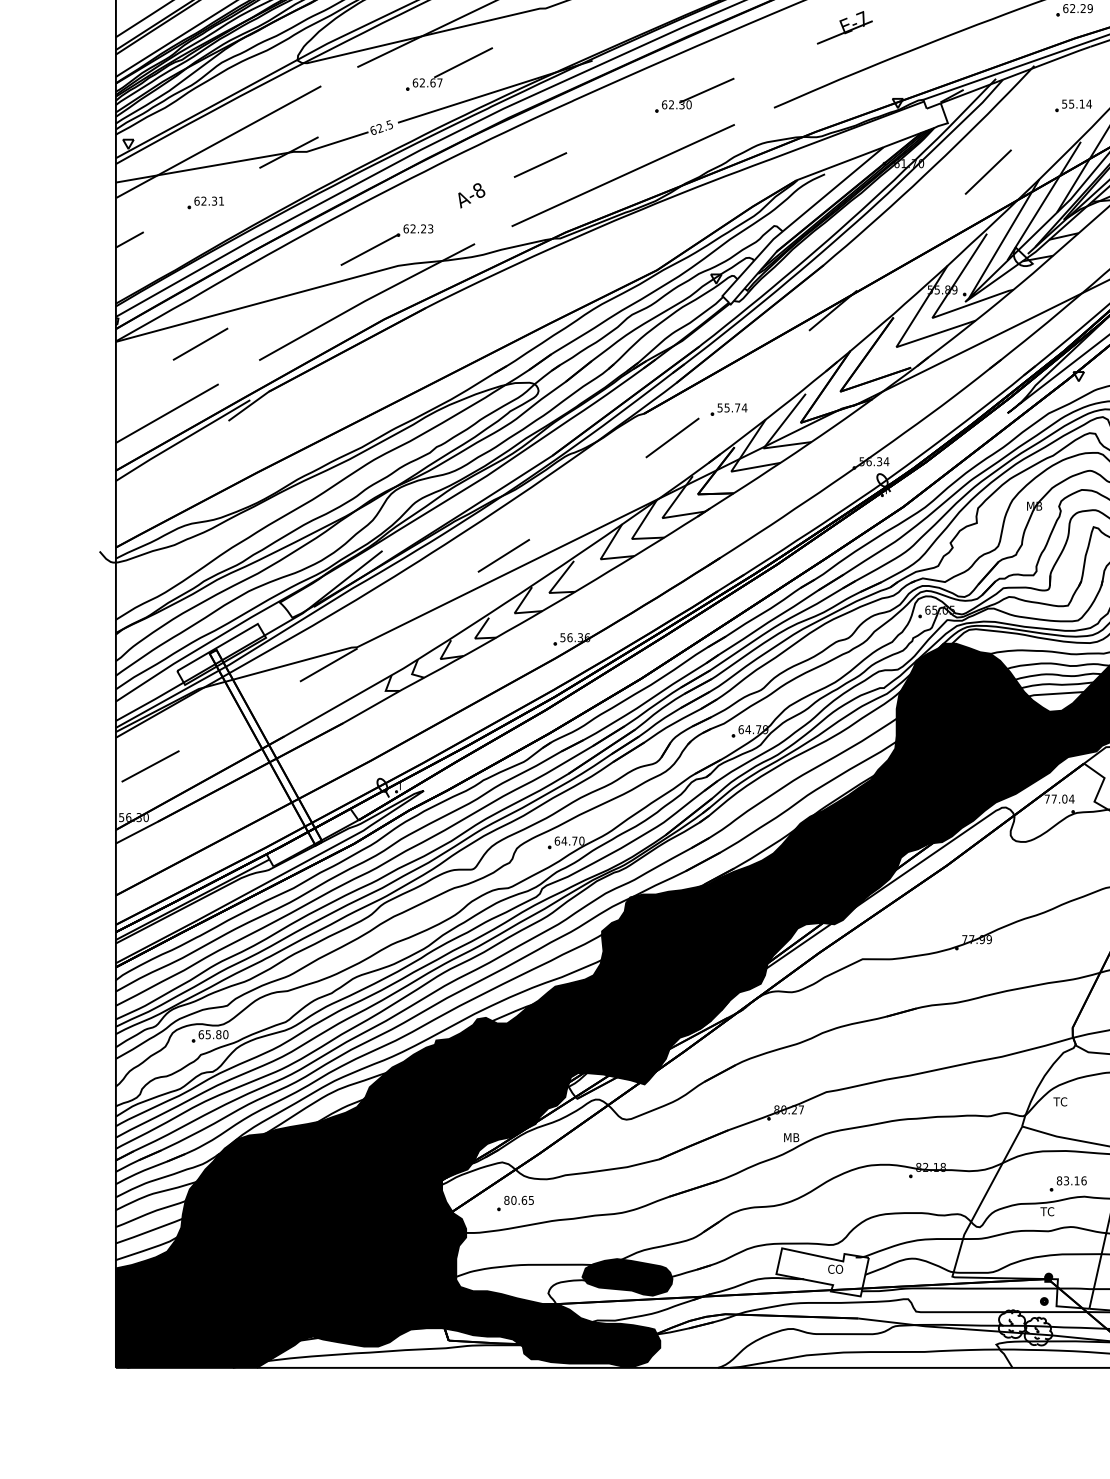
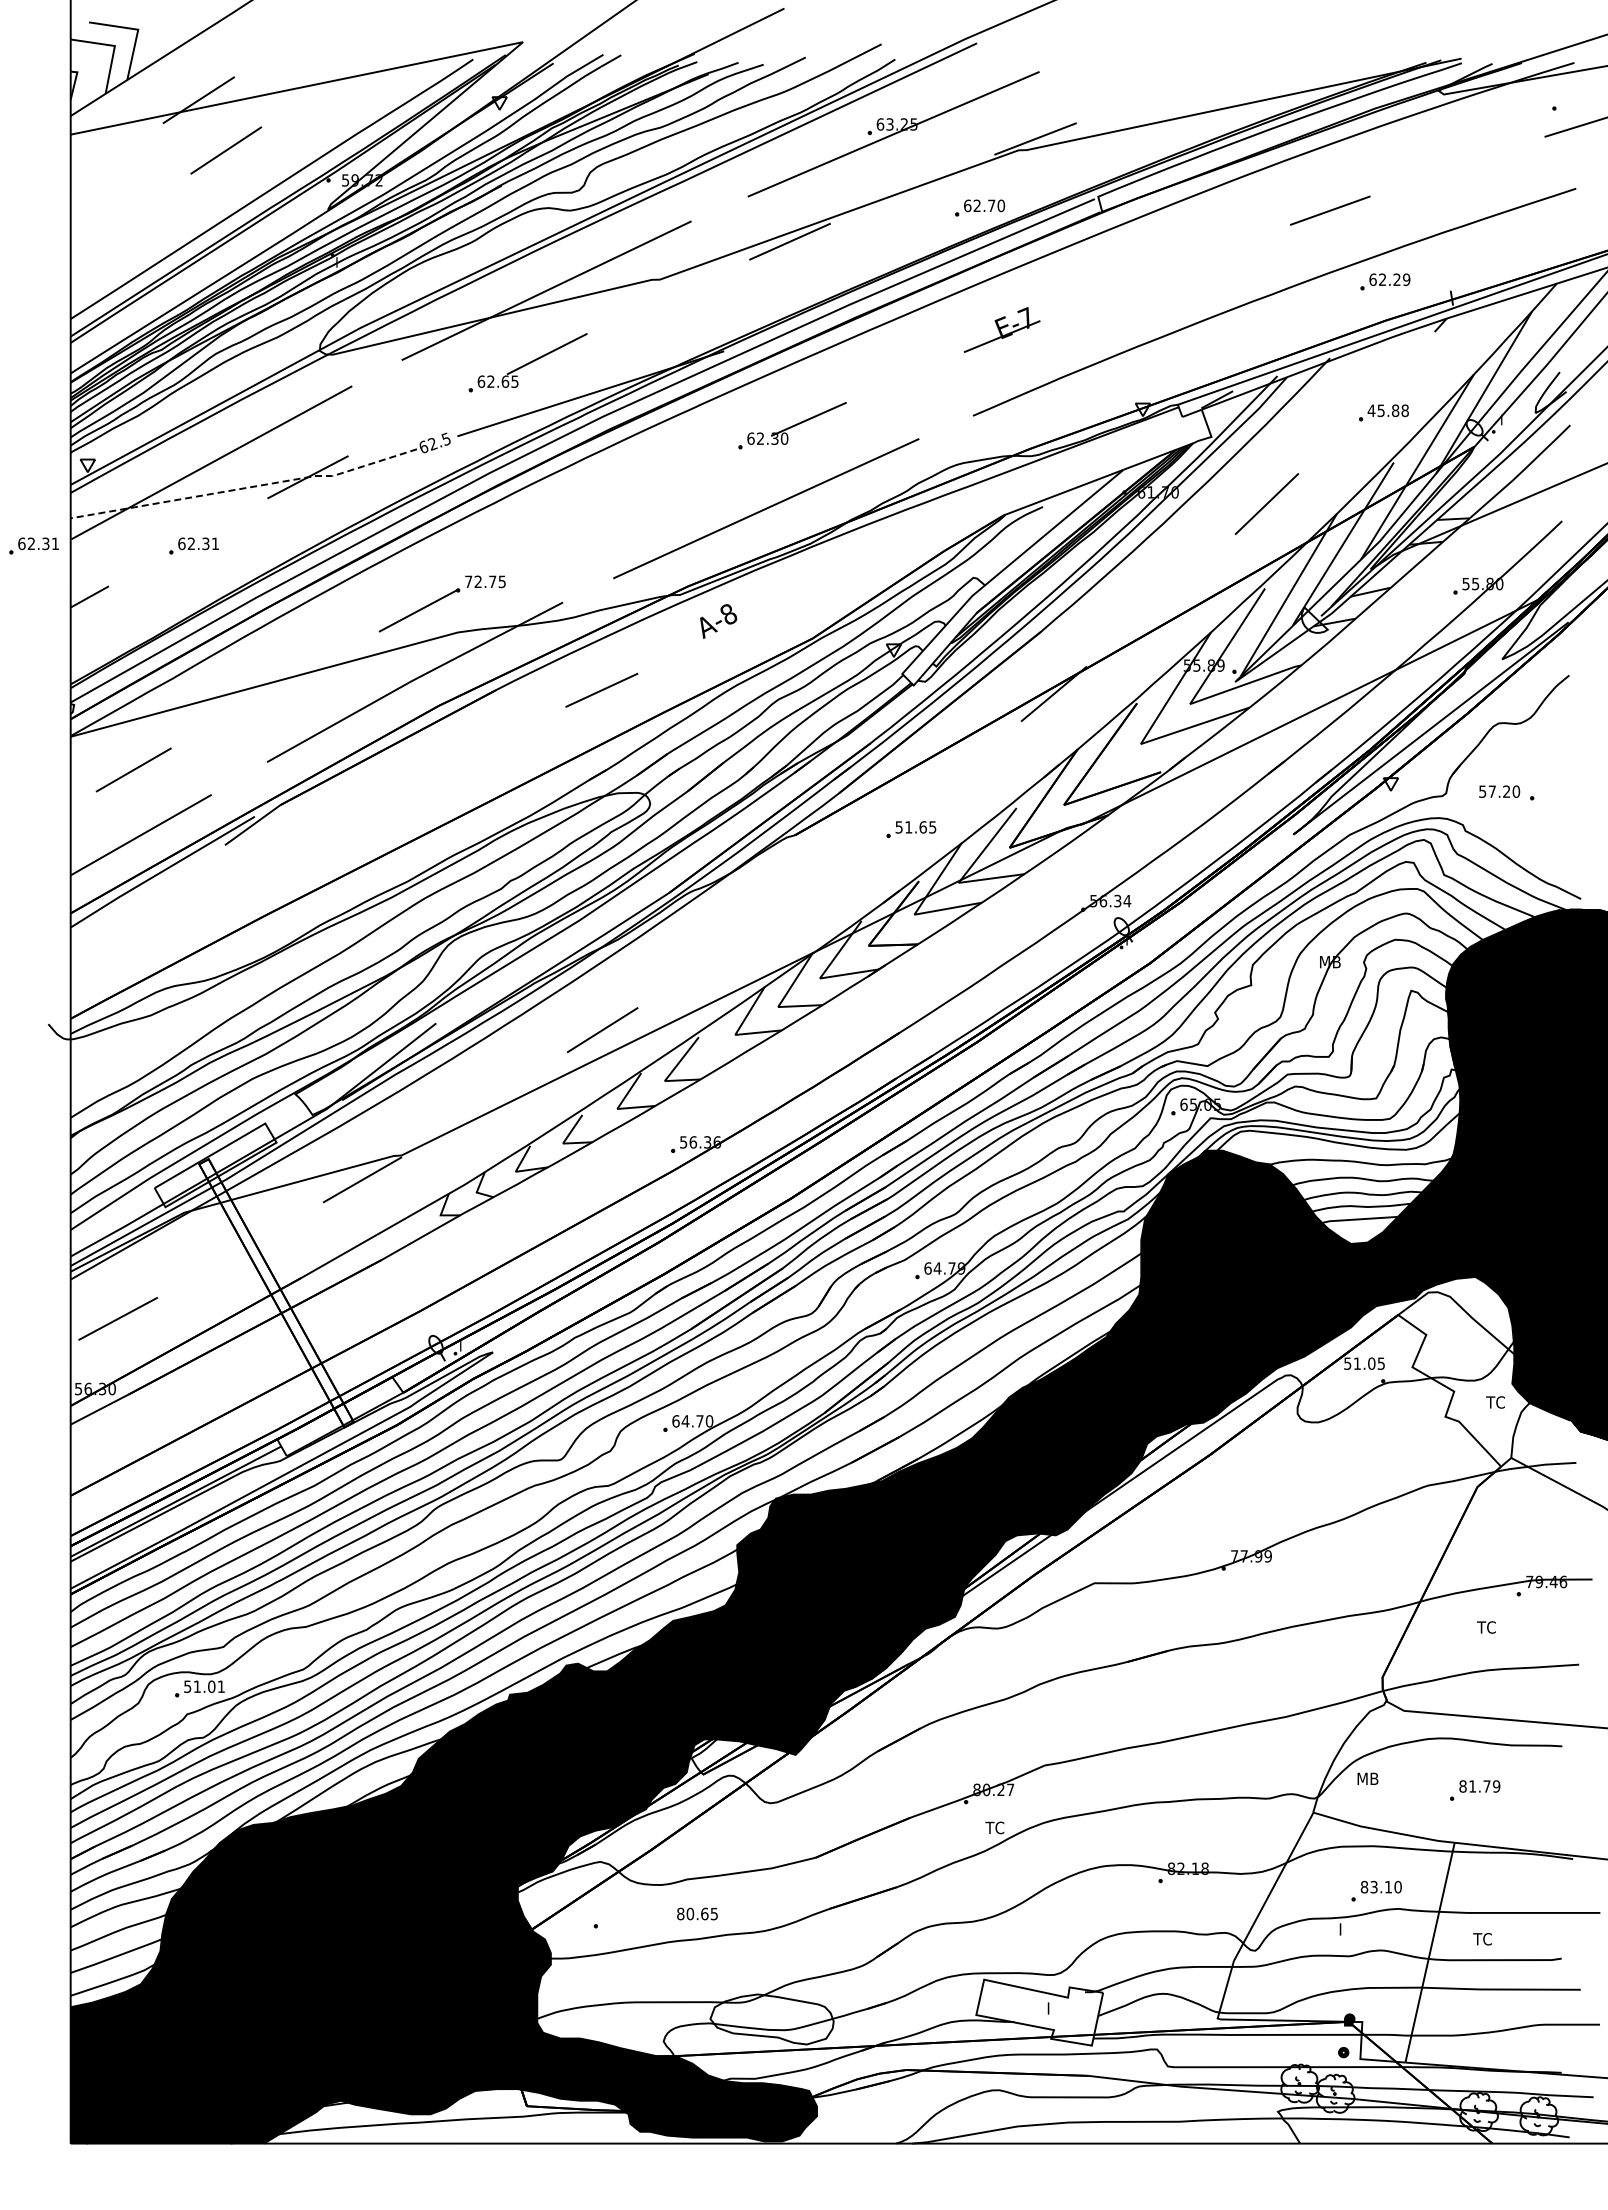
part: (844, 27) -> (1001, 329), moved
text: (439, 82) -> (514, 381), 62.67 -> 62.65
part: (694, 95) -> (792, 425), moved
text: (1077, 103) -> (1388, 410), 55.14 -> 45.88
line: (243, 160) -> (245, 488), solid -> dashed
line: (540, 164) -> (601, 689), moved
text: (471, 195) -> (718, 621), moved
part: (88, 202) -> (33, 545), added
text: (418, 228) -> (485, 581), 62.23 -> 72.75
line: (200, 343) -> (133, 769), moved
text: (735, 408) -> (920, 827), 55.74 -> 51.65
line: (672, 437) -> (833, 868), removed
text: (1059, 798) -> (1364, 1363), 77.04 -> 51.05
text: (213, 1034) -> (204, 1686), 65.80 -> 51.01
text: (1061, 1101) -> (1367, 1778), TC -> MB
text: (791, 1137) -> (996, 1827), MB -> TC
text: (1083, 1180) -> (1397, 1886), 83.16 -> 83.10
text: (519, 1200) -> (697, 1913), moved
text: (1047, 1211) -> (1347, 1929), TC -> I
text: (835, 1269) -> (1057, 2008), CO -> I
fill: (627, 1277) -> (771, 2019), removed

